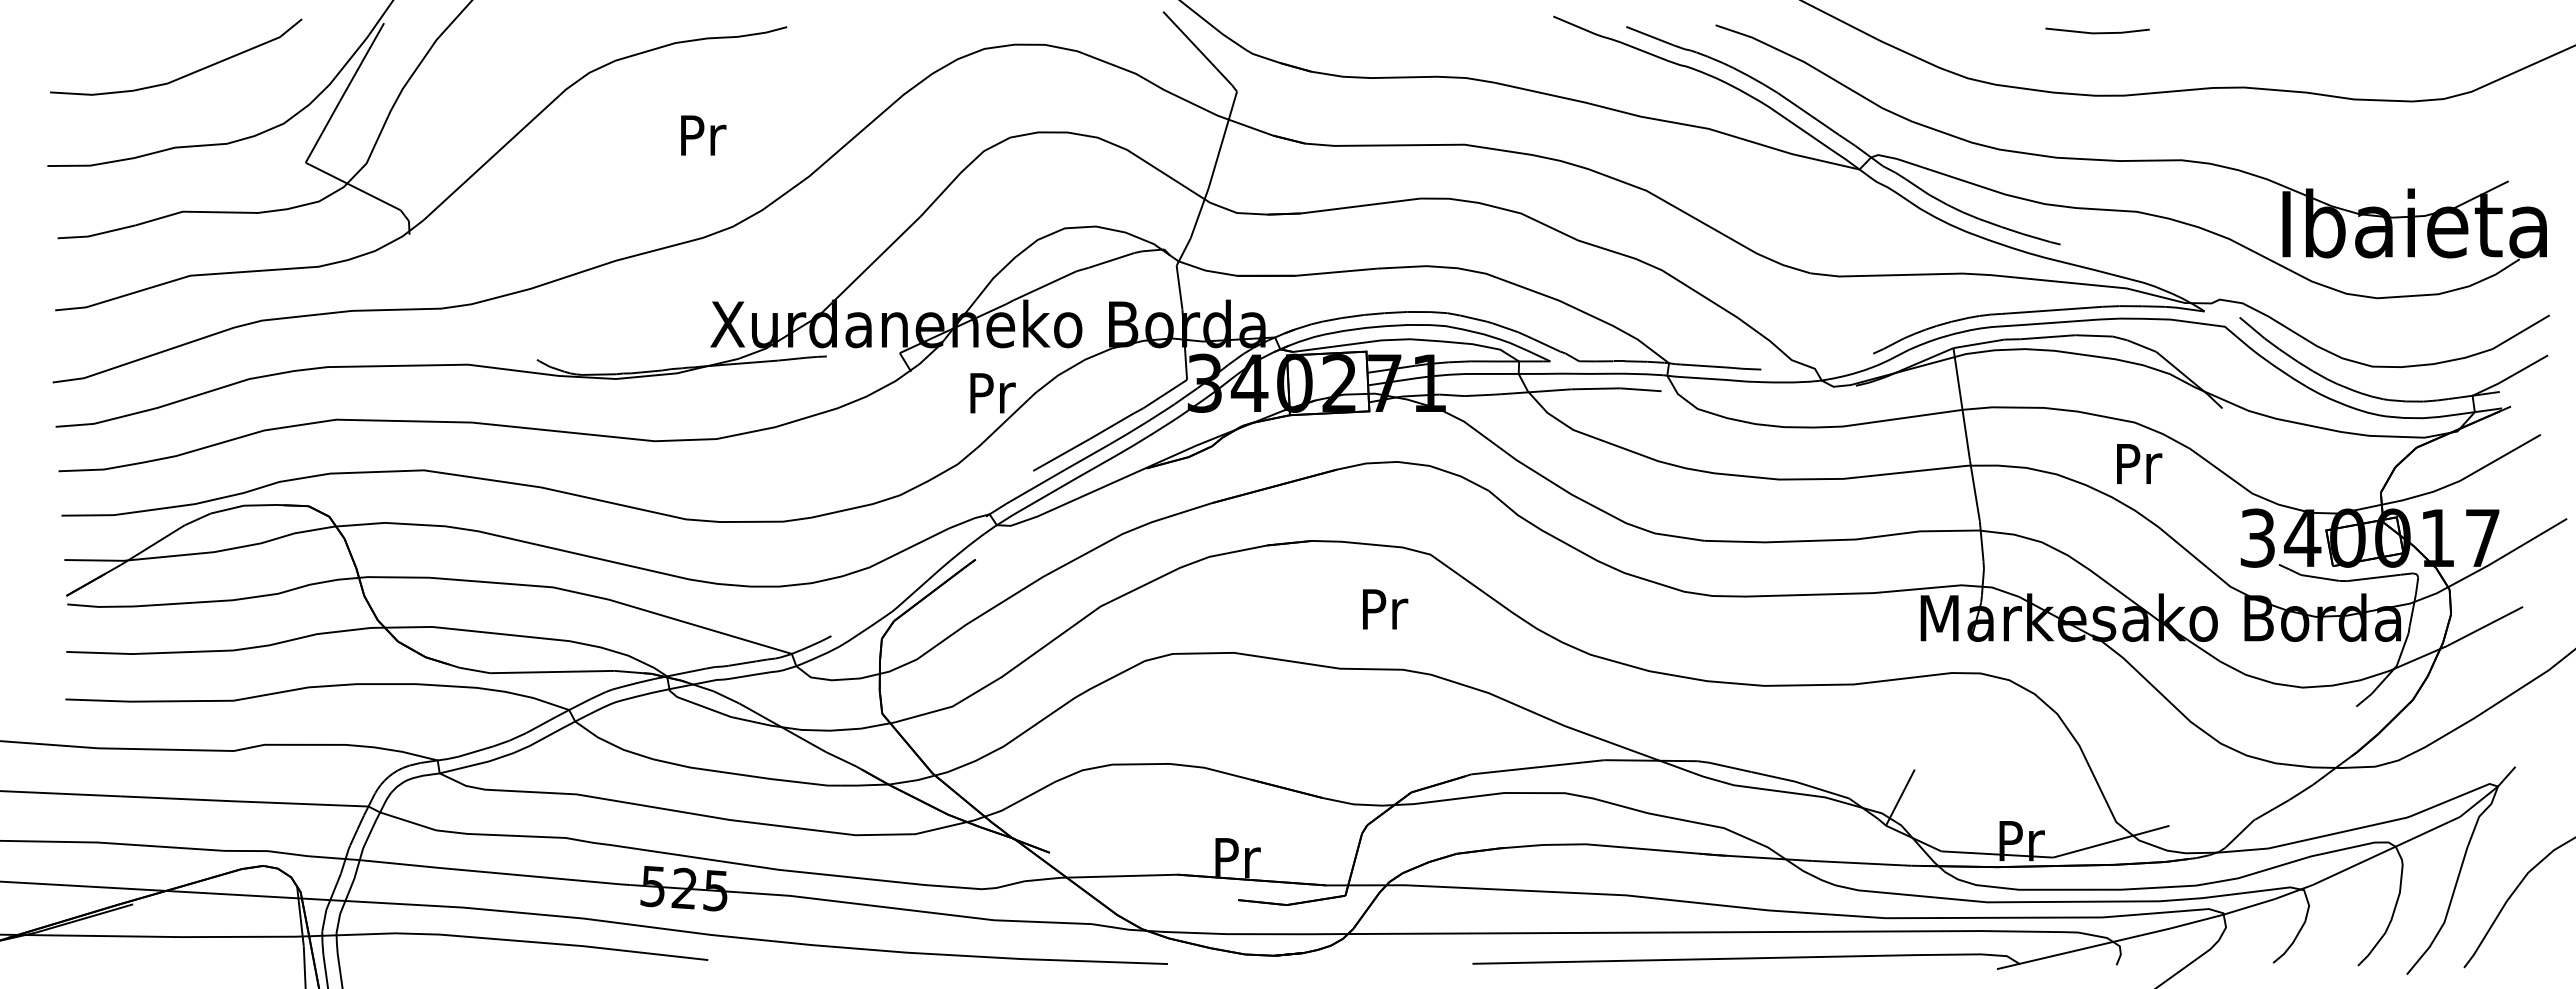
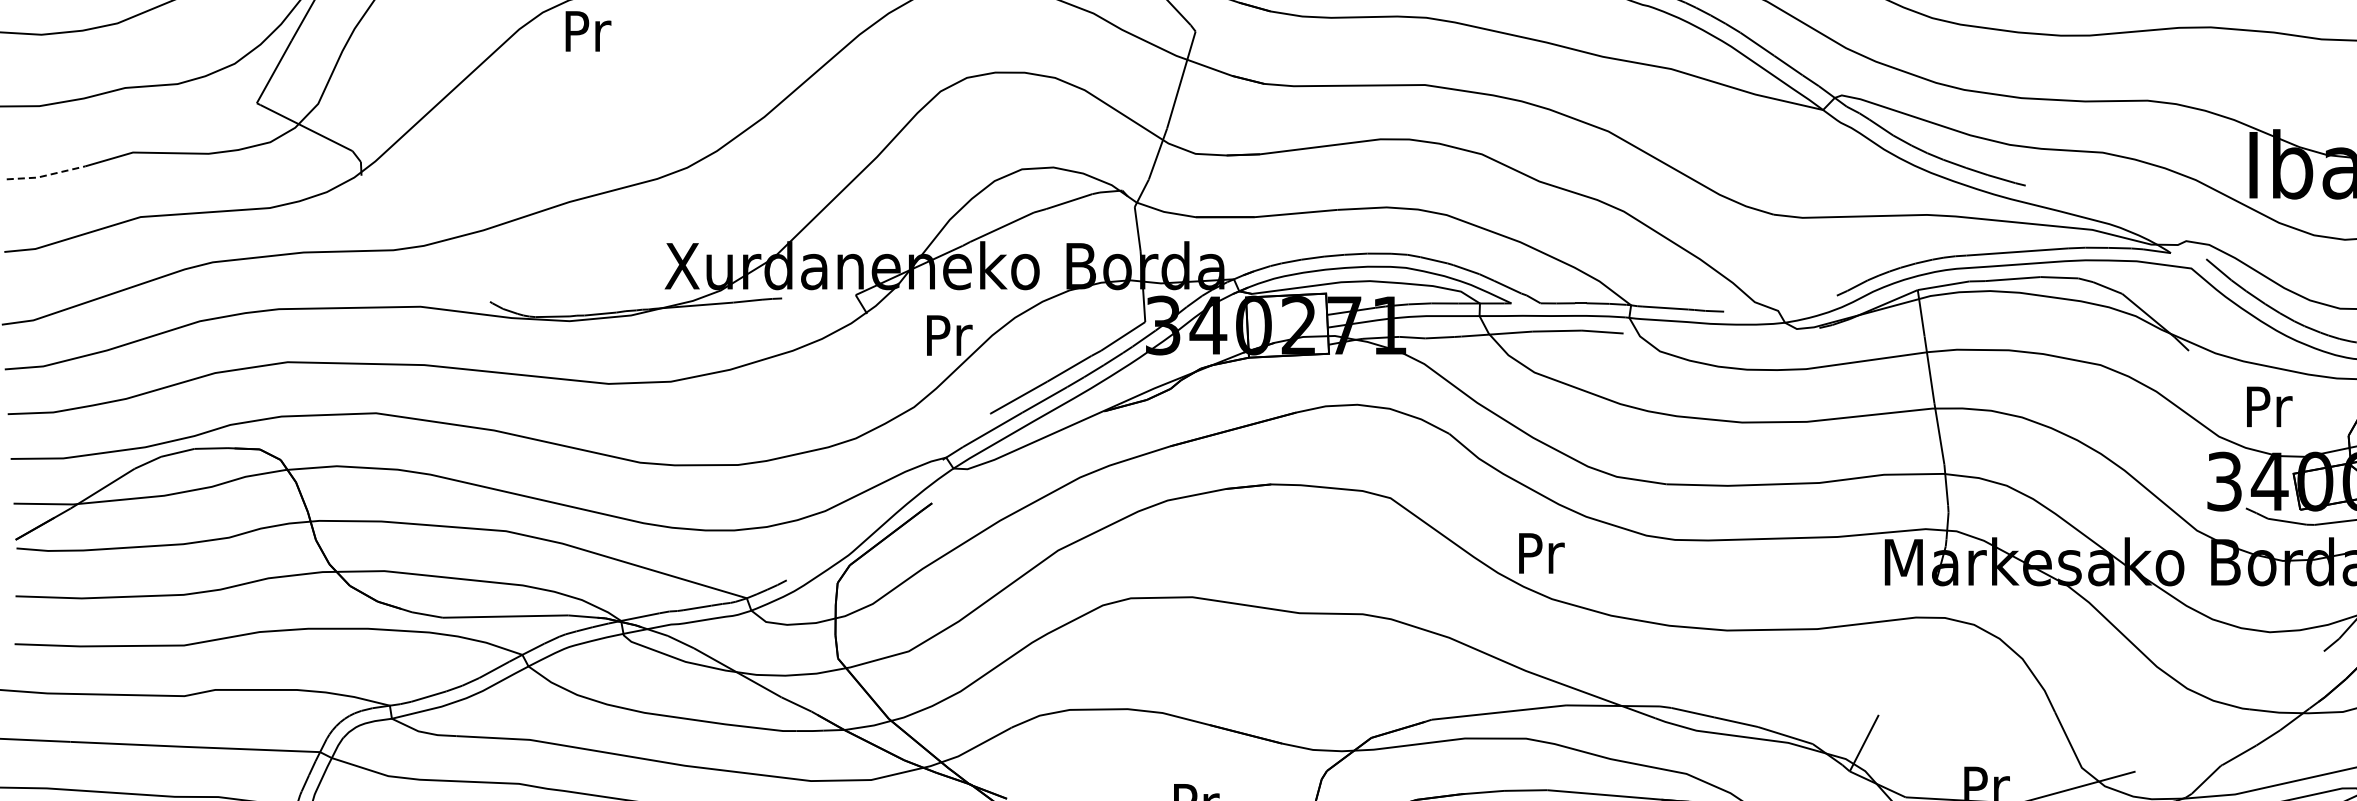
text: (703, 135) -> (588, 31), moved
line: (96, 234) -> (45, 175), solid -> dashed
text: (2139, 463) -> (2269, 406), moved
text: (1385, 609) -> (1541, 553), moved

